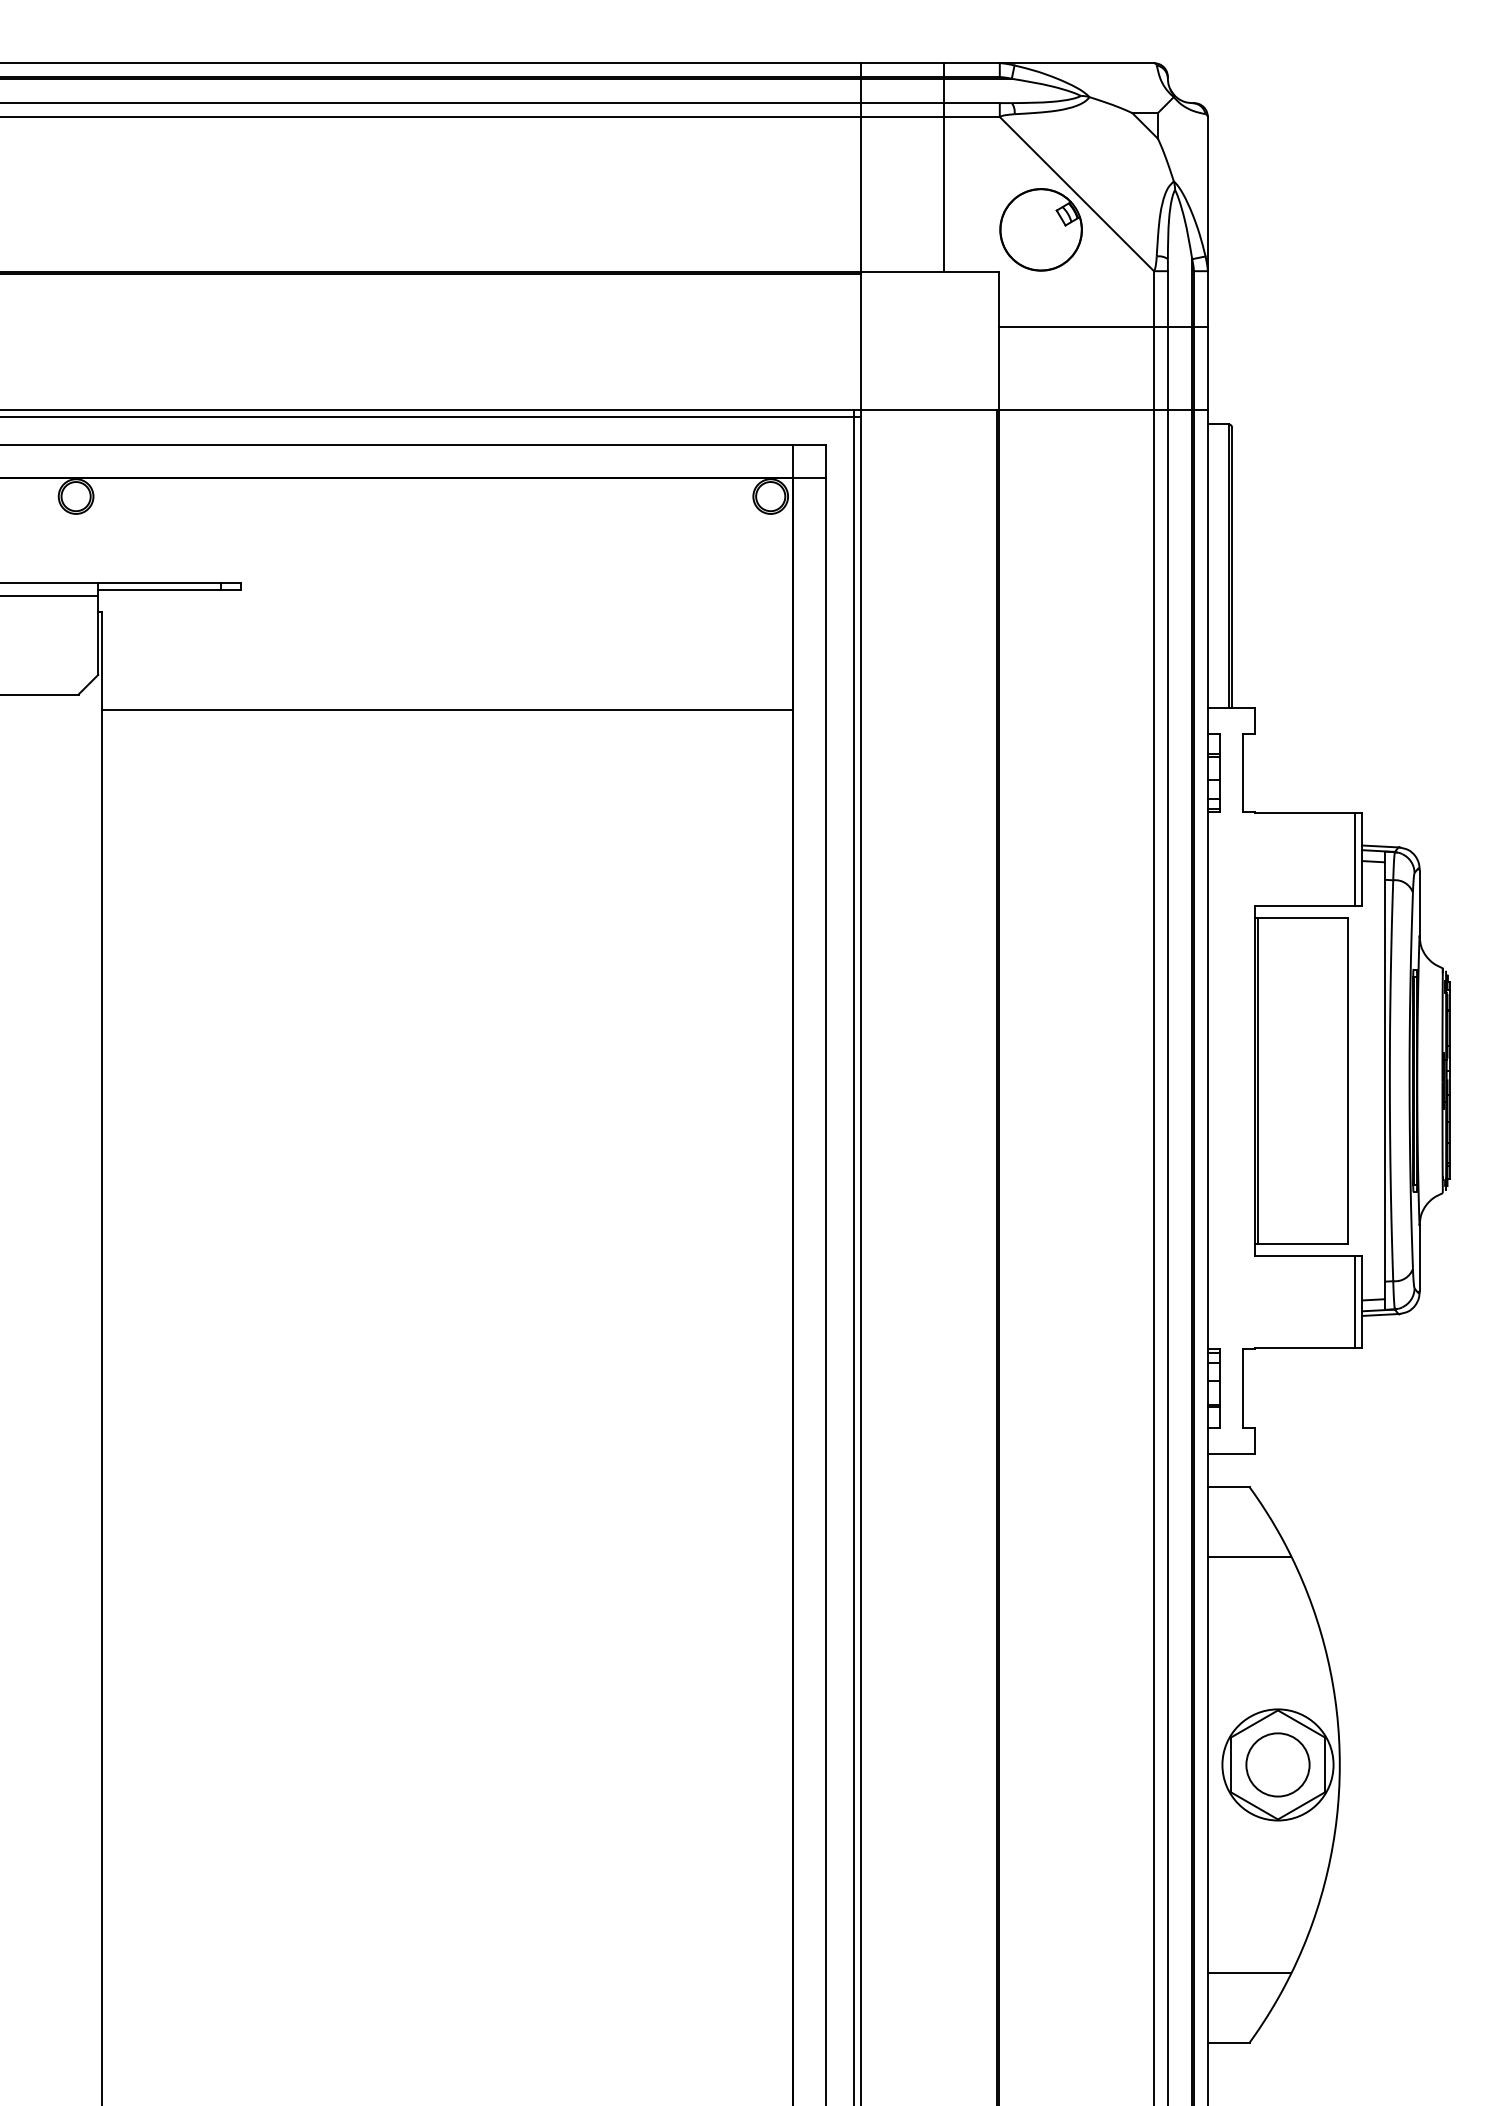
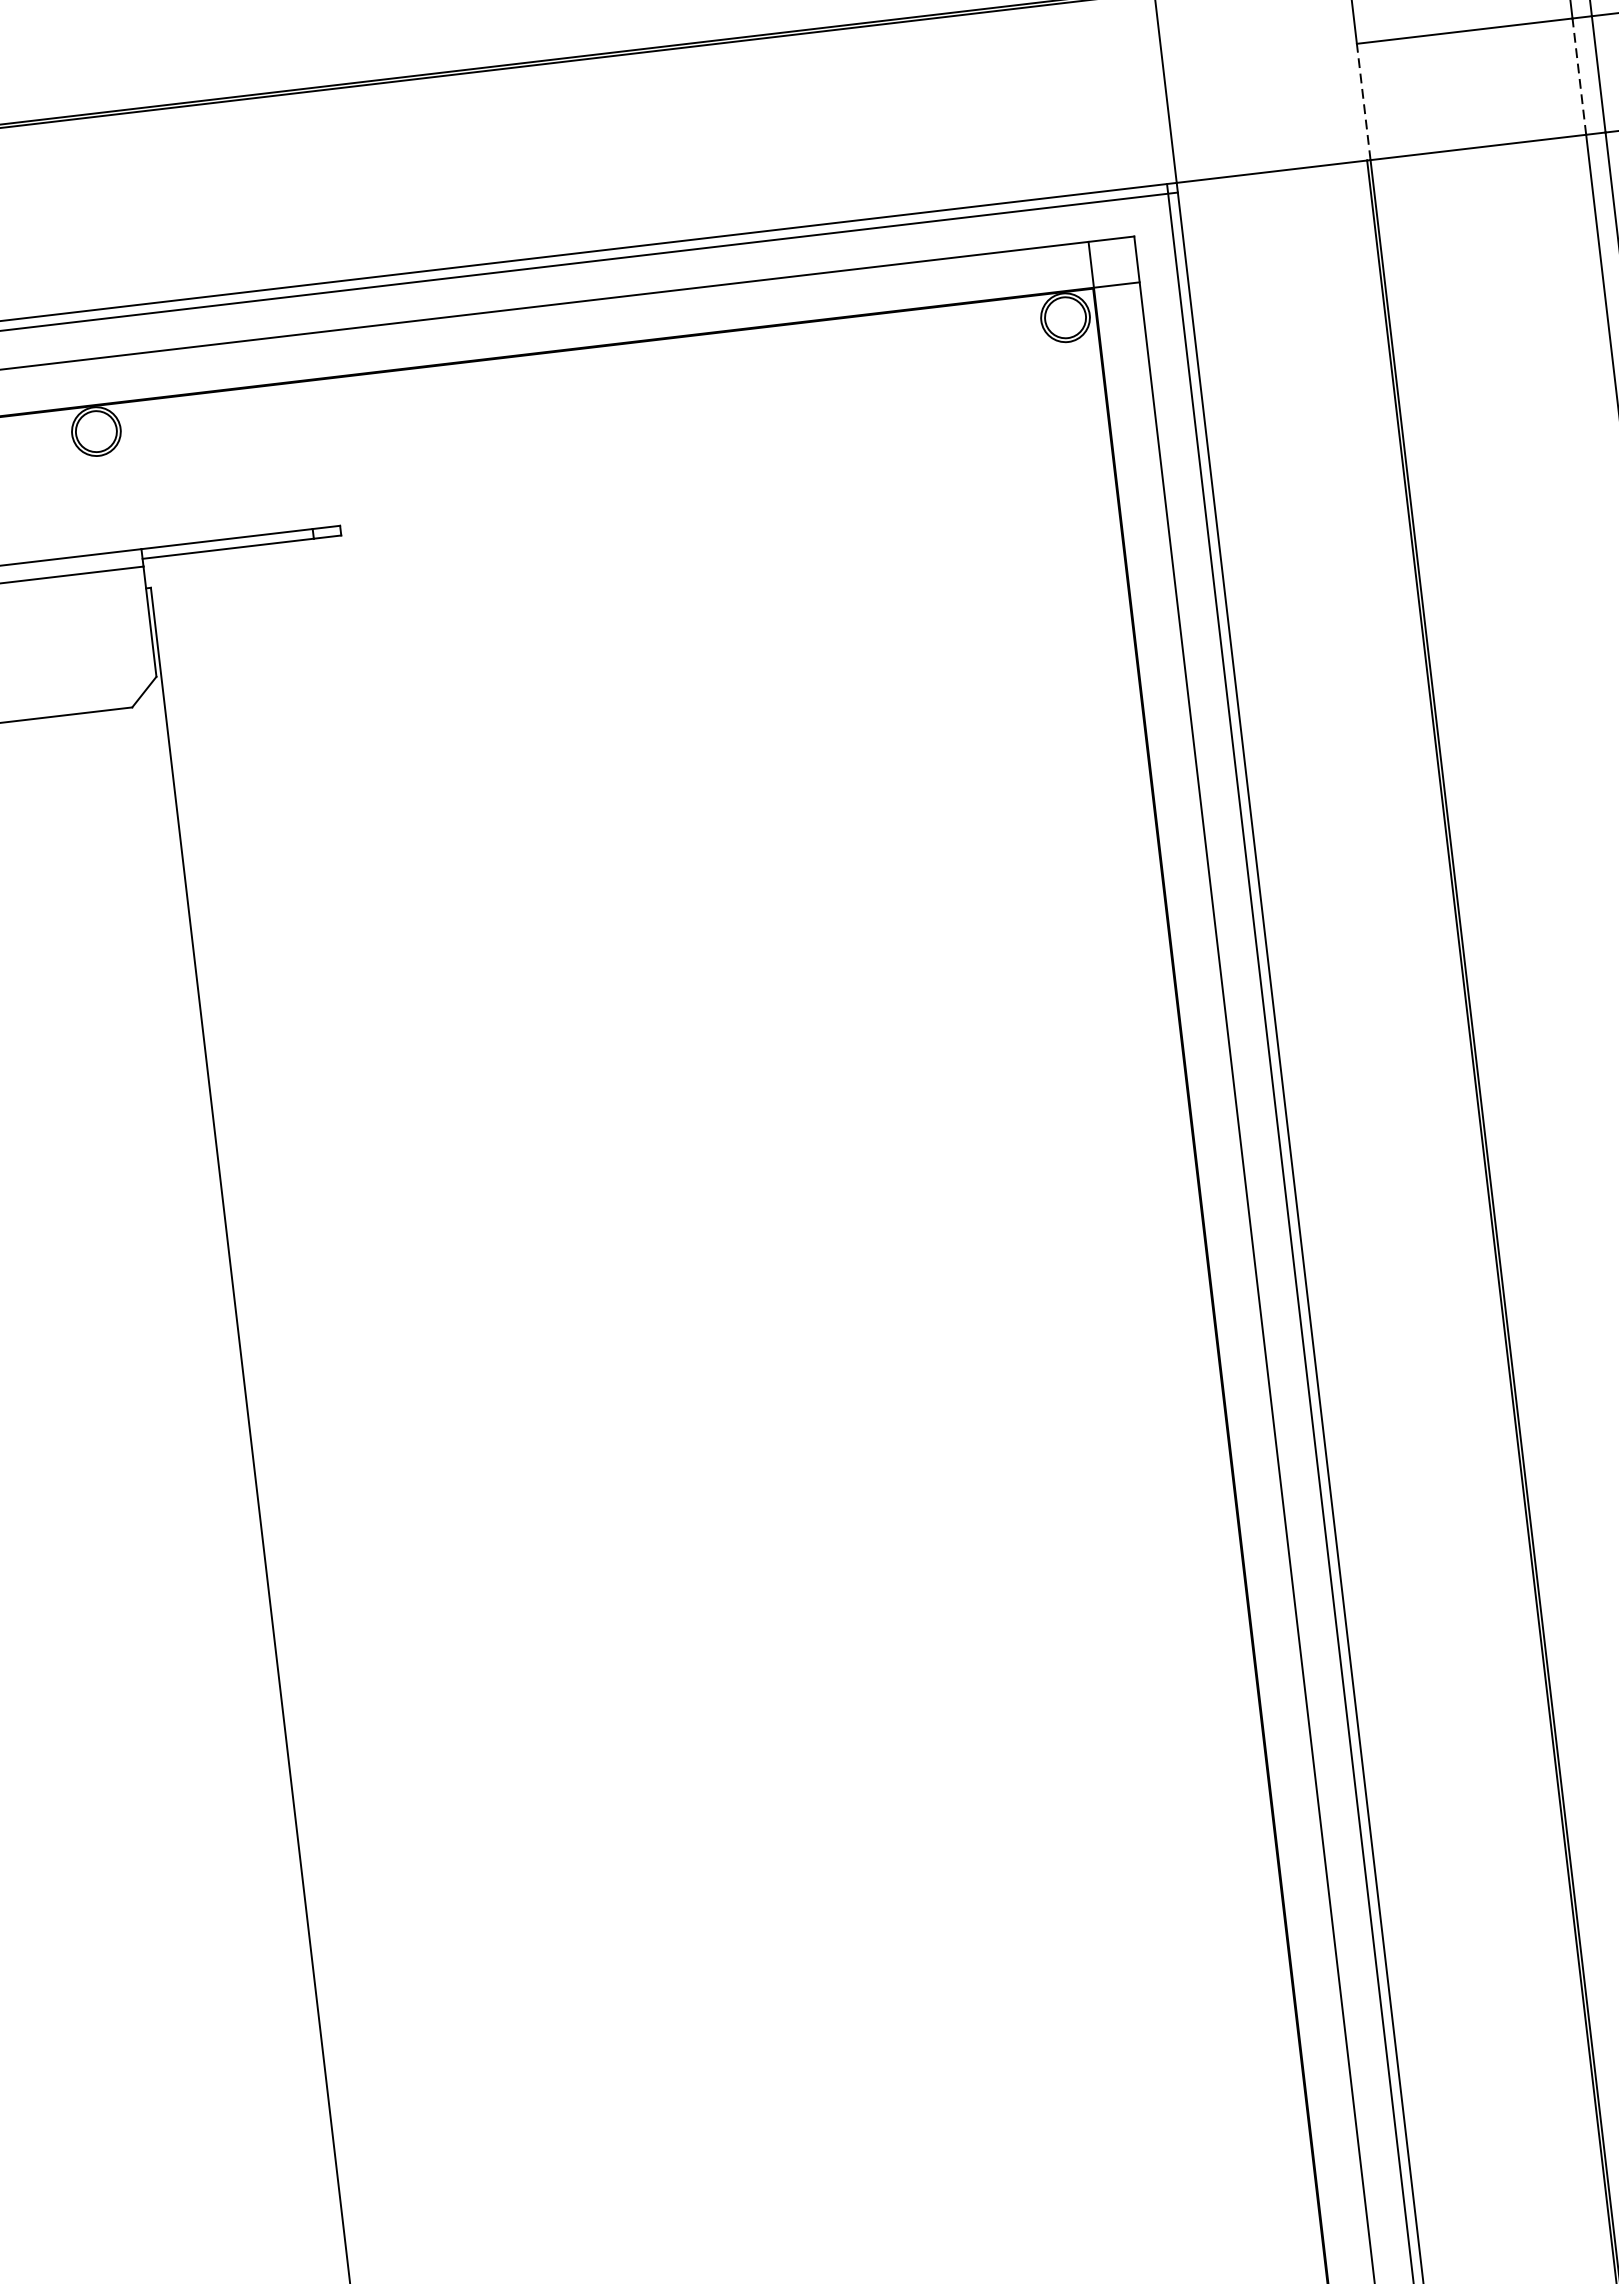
line: (999, 368) -> (1363, 101), solid -> dashed
line: (1154, 368) -> (1579, 76), solid -> dashed
line: (446, 709) -> (648, 667), removed

